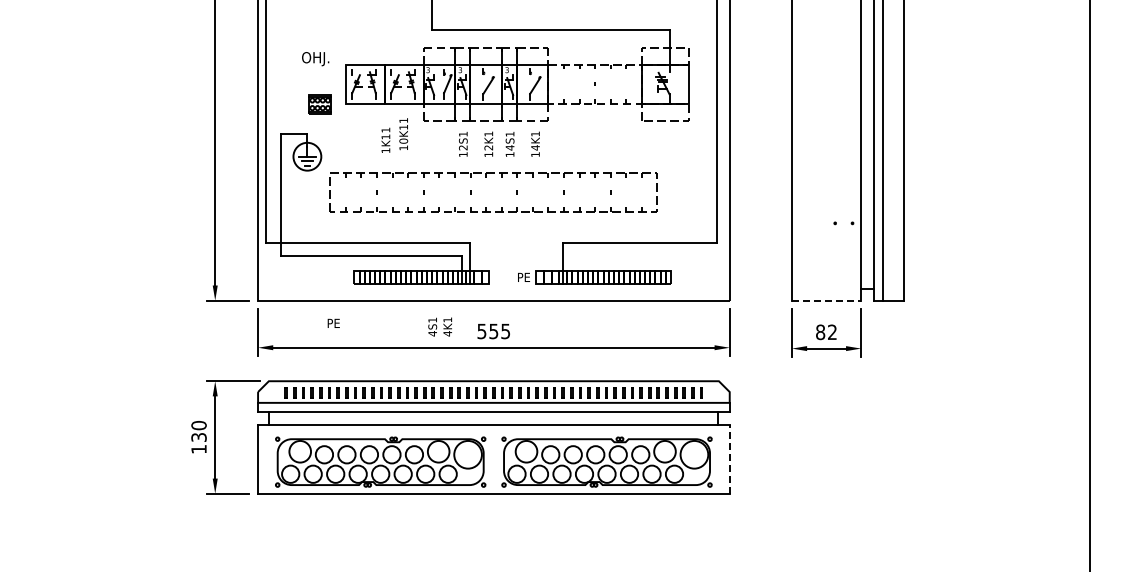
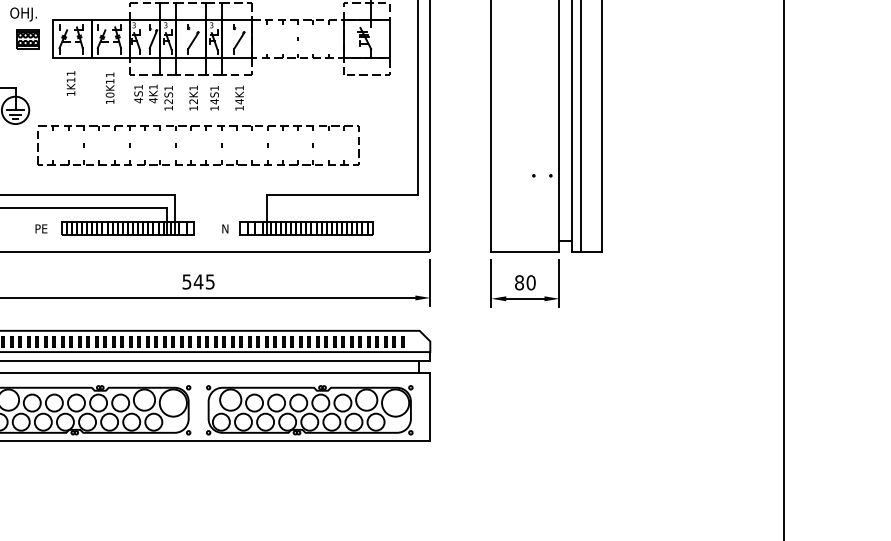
part: (319, 104) -> (27, 39), moved
text: (385, 139) -> (70, 82), moved
text: (524, 276) -> (228, 227), PE -> N
line: (826, 300) -> (525, 251), dashed -> solid
text: (333, 322) -> (41, 227), moved
text: (439, 326) -> (145, 93), moved
text: (493, 331) -> (198, 281), 555 -> 545
text: (832, 332) -> (531, 282), 82 -> 80
line: (729, 459) -> (430, 407), dashed -> solid

